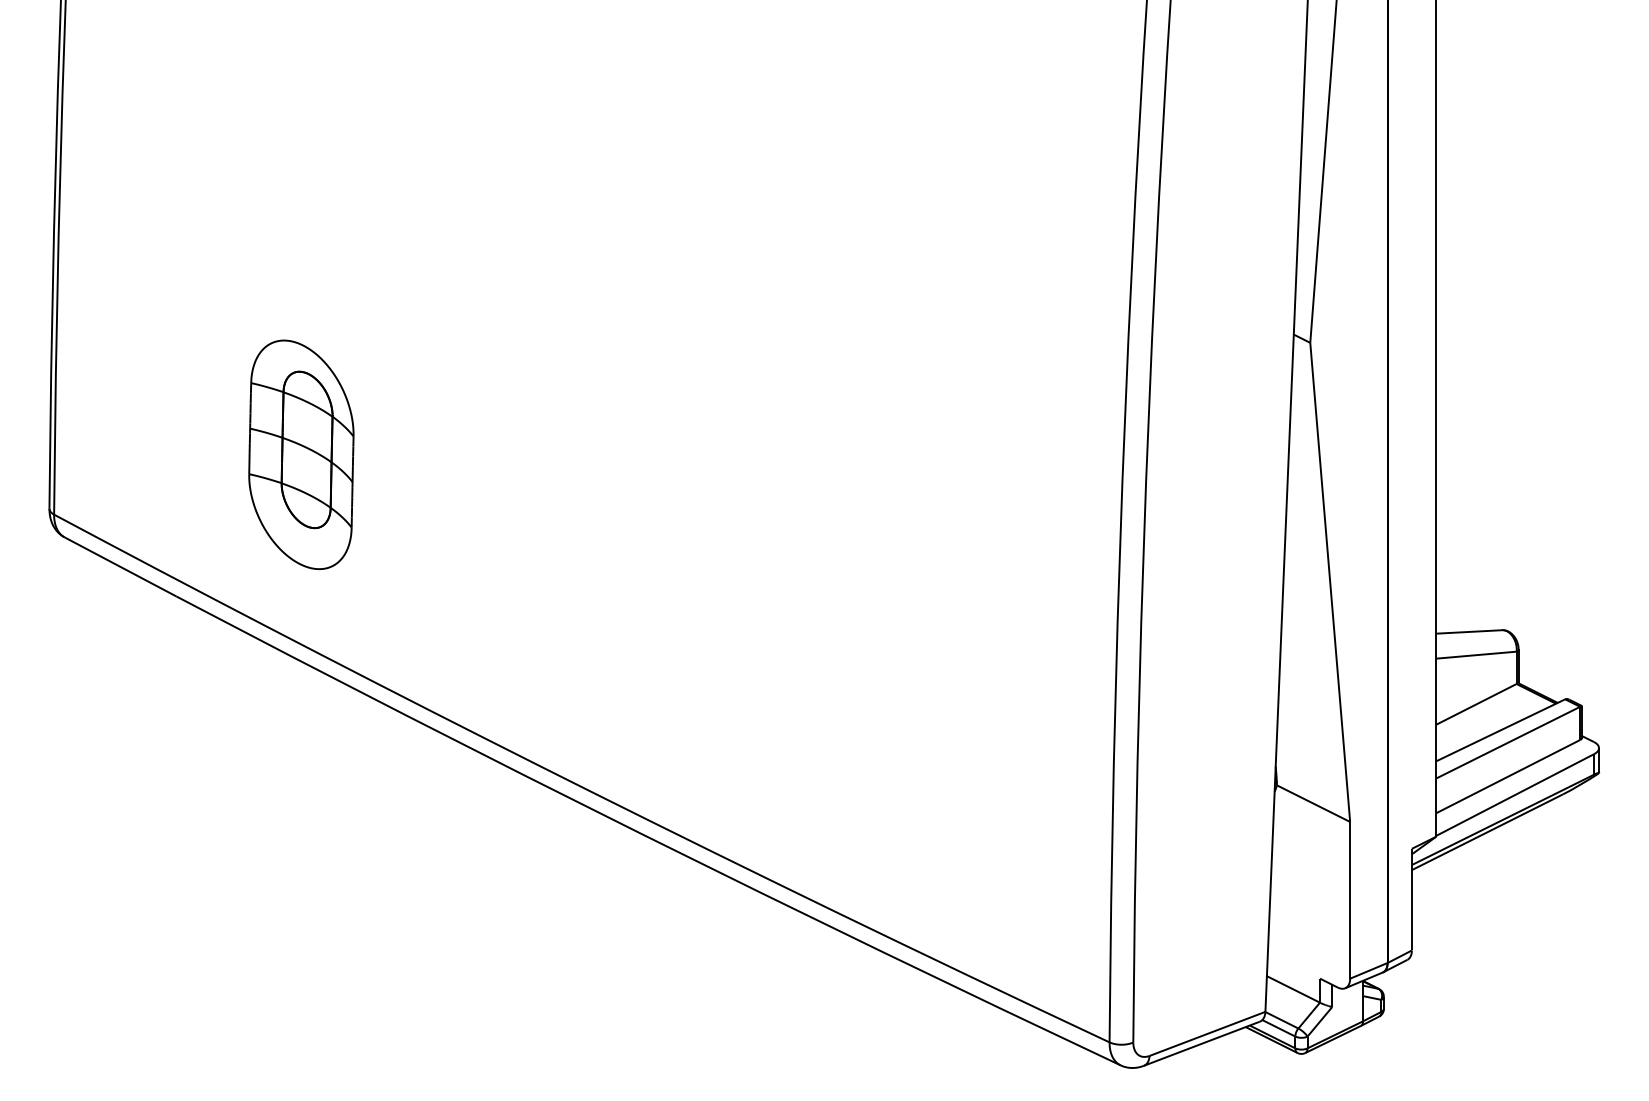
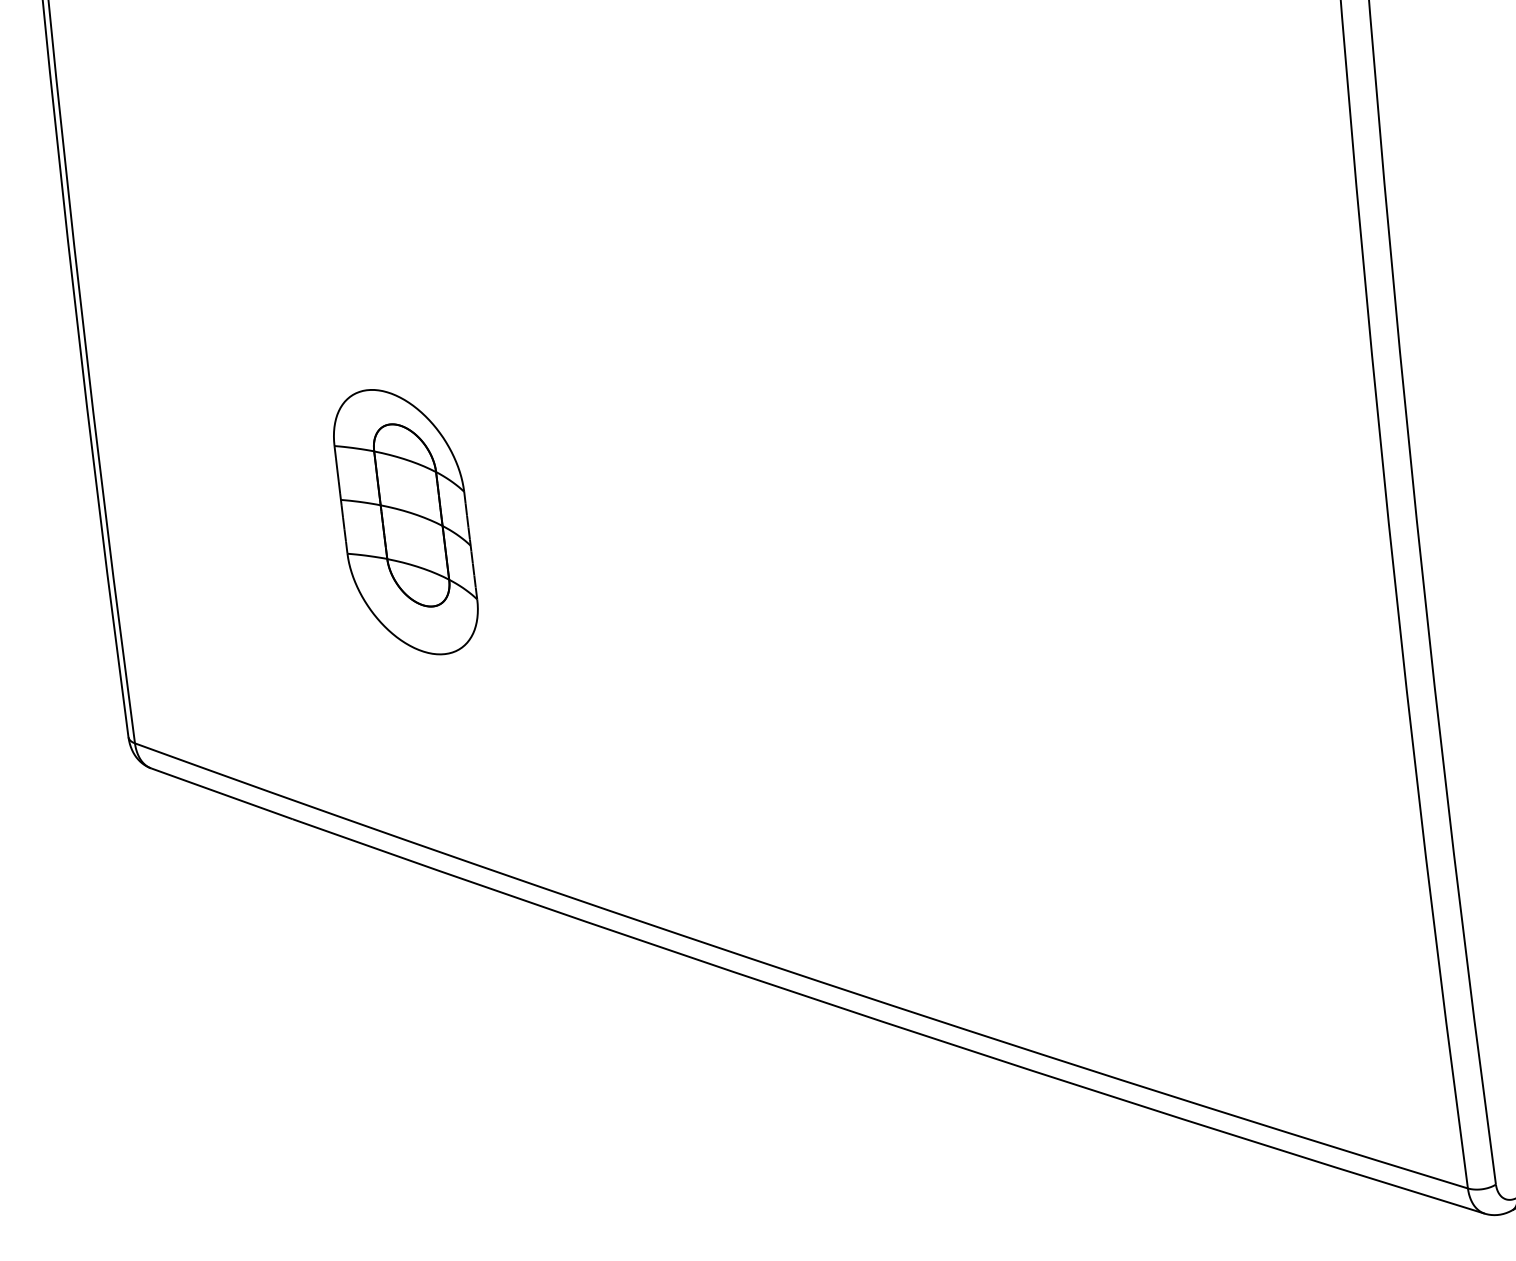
part: (301, 454) -> (405, 521), moved

